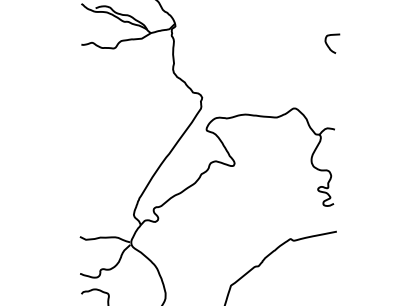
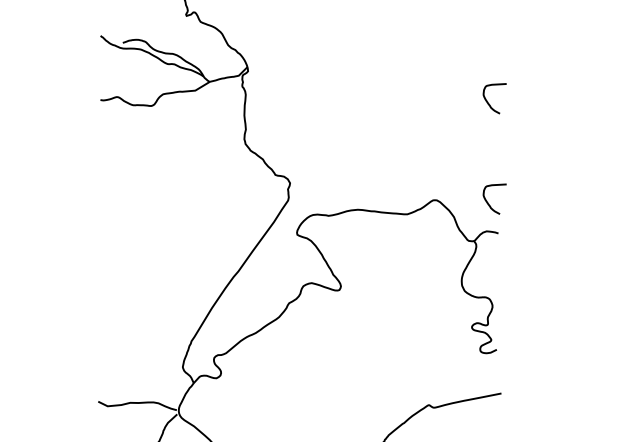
curve: (329, 110) -> (489, 203), added

